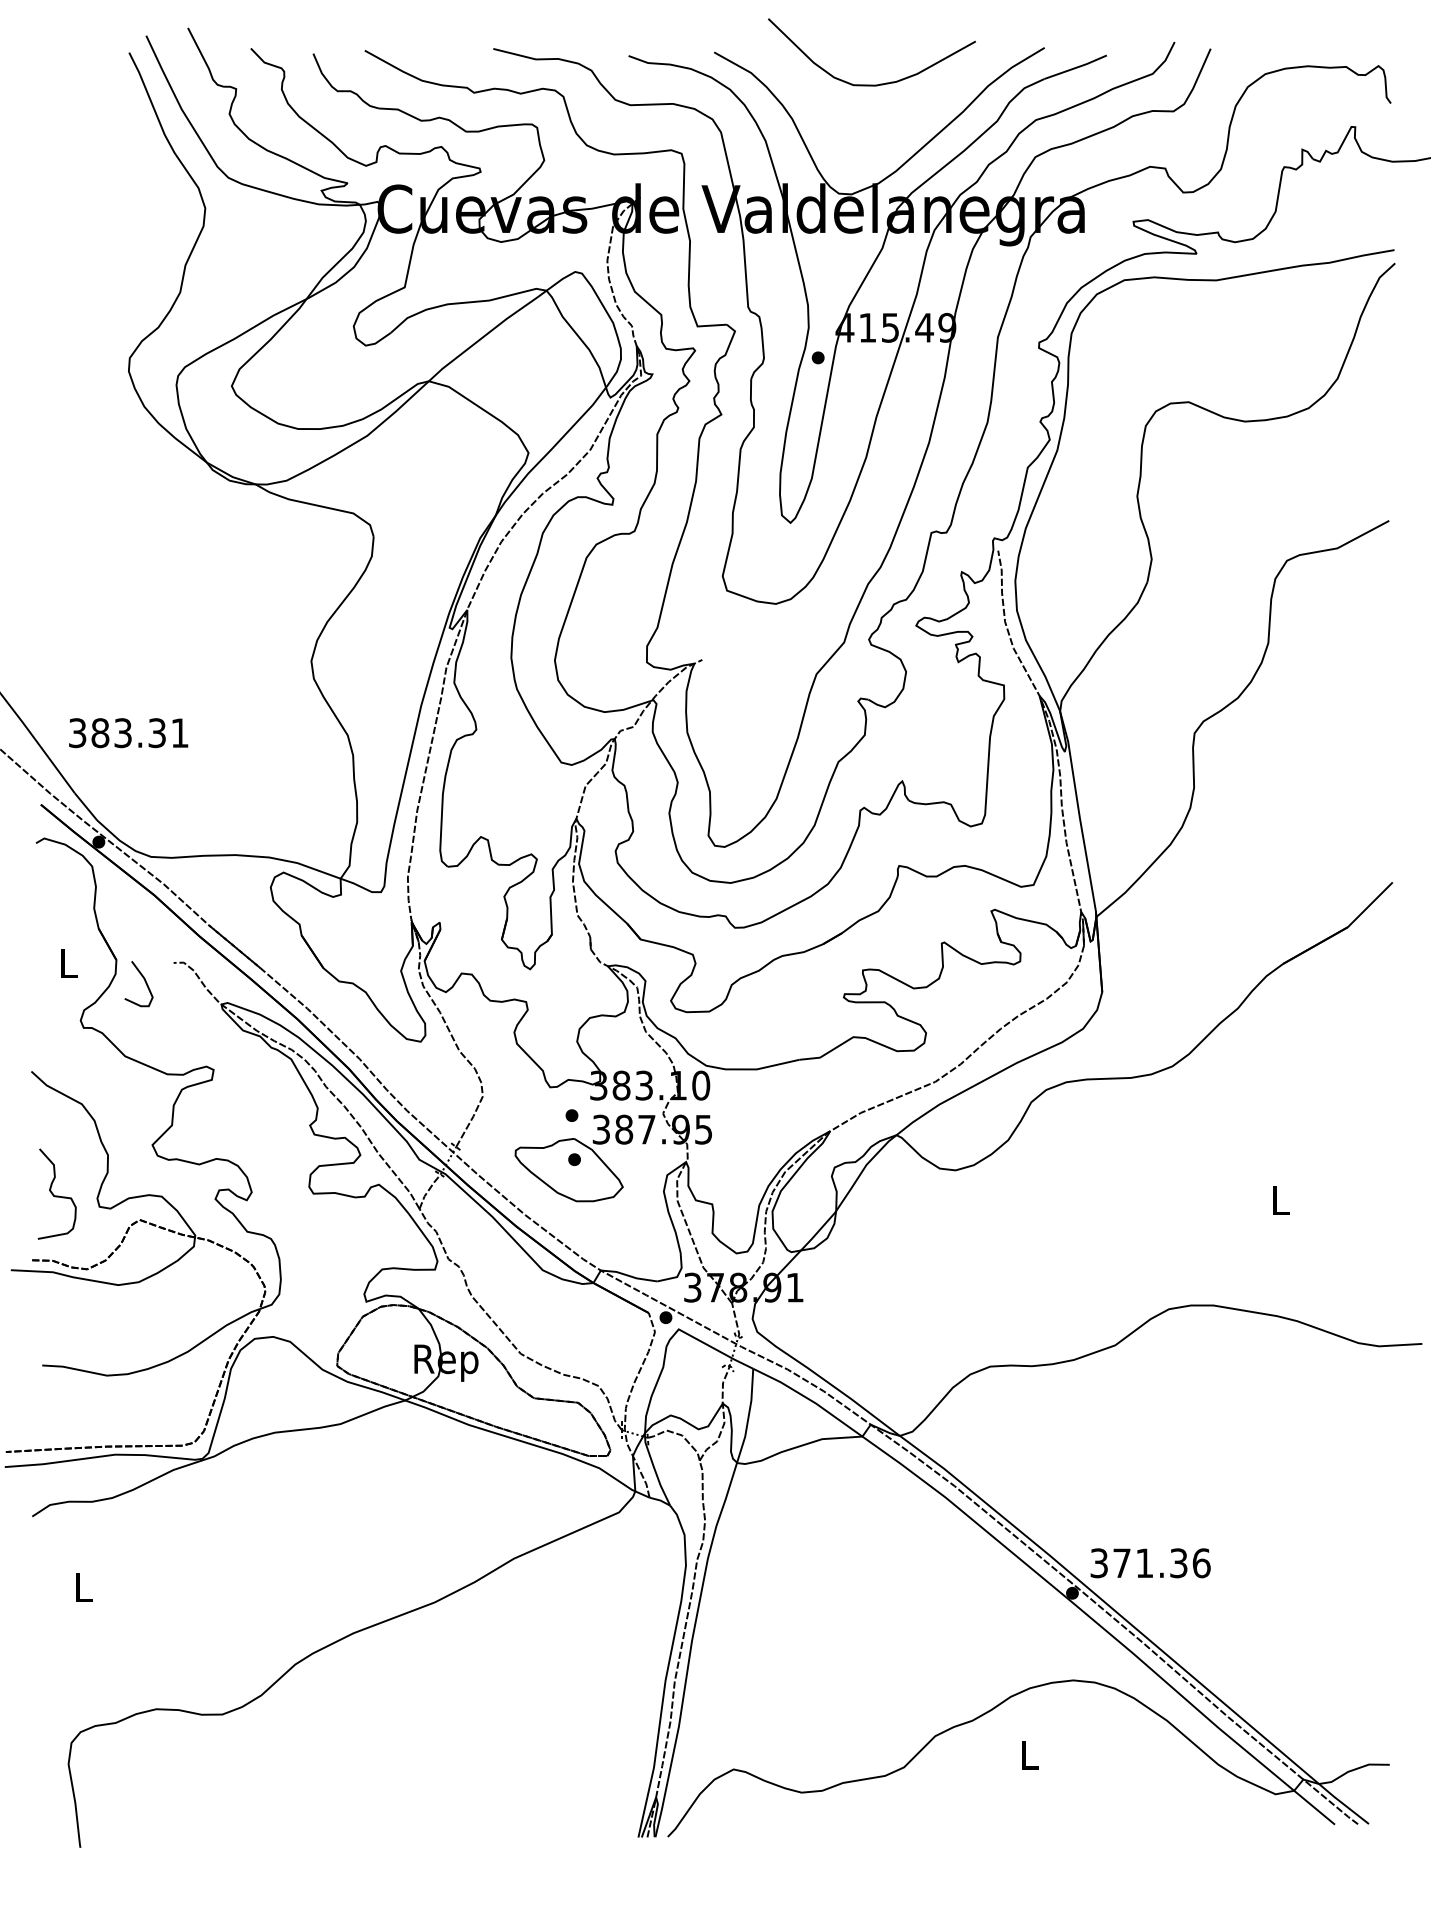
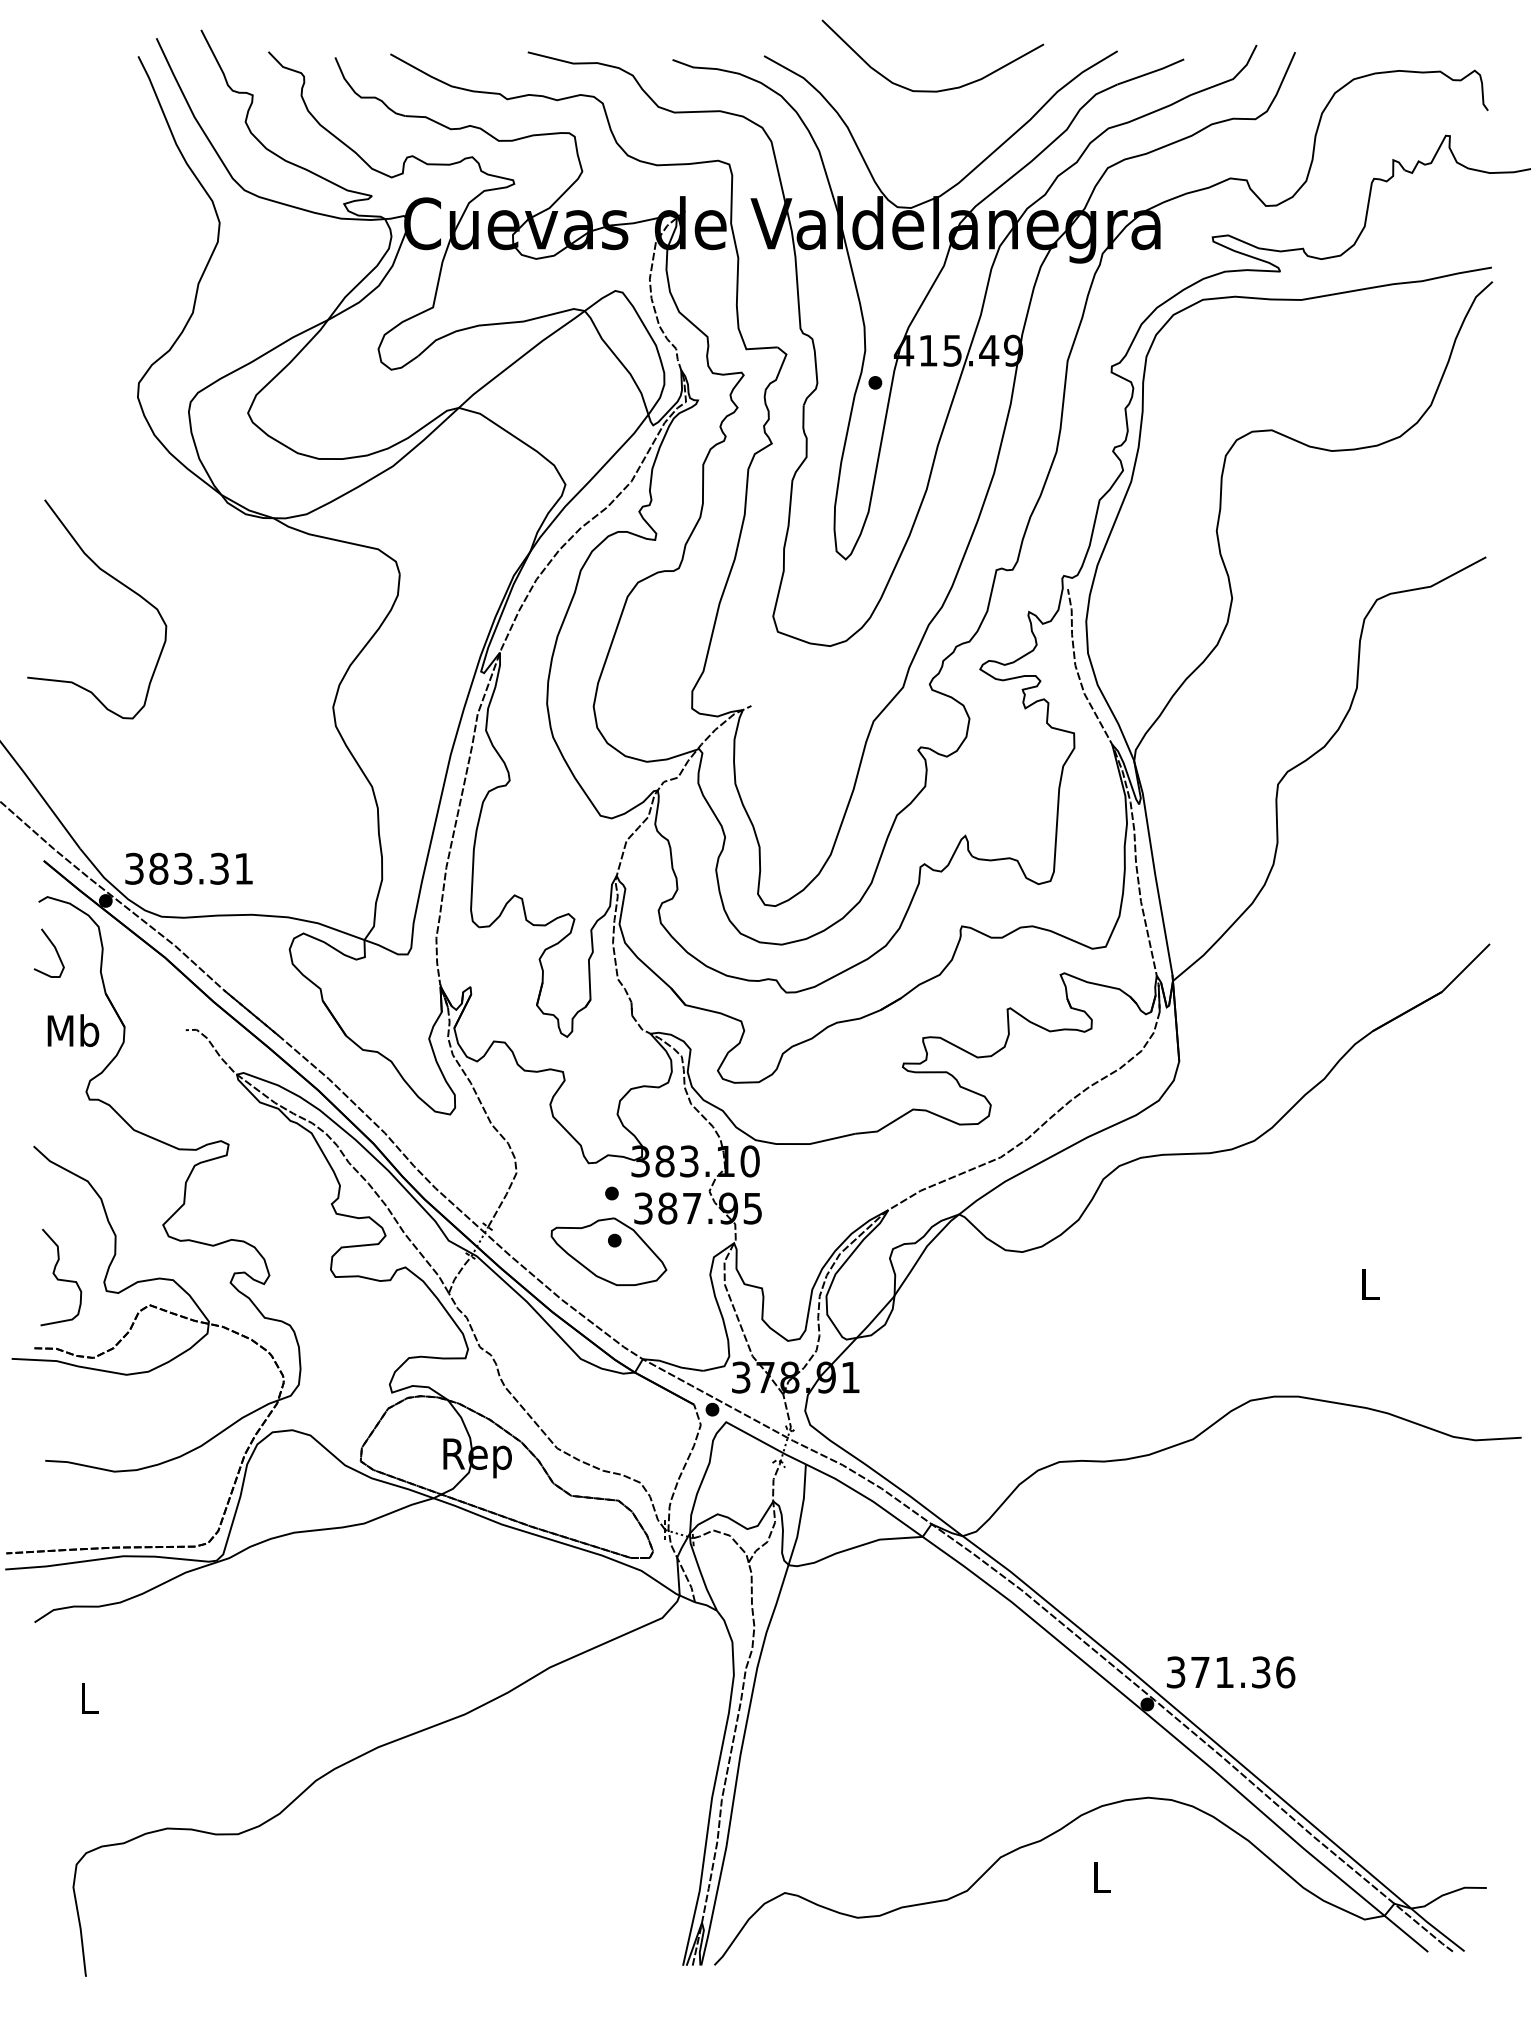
curve: (107, 542) -> (115, 580), added
text: (128, 733) -> (188, 869), moved
text: (68, 963) -> (73, 1030), L -> Mb
curve: (144, 981) -> (55, 950), moved

